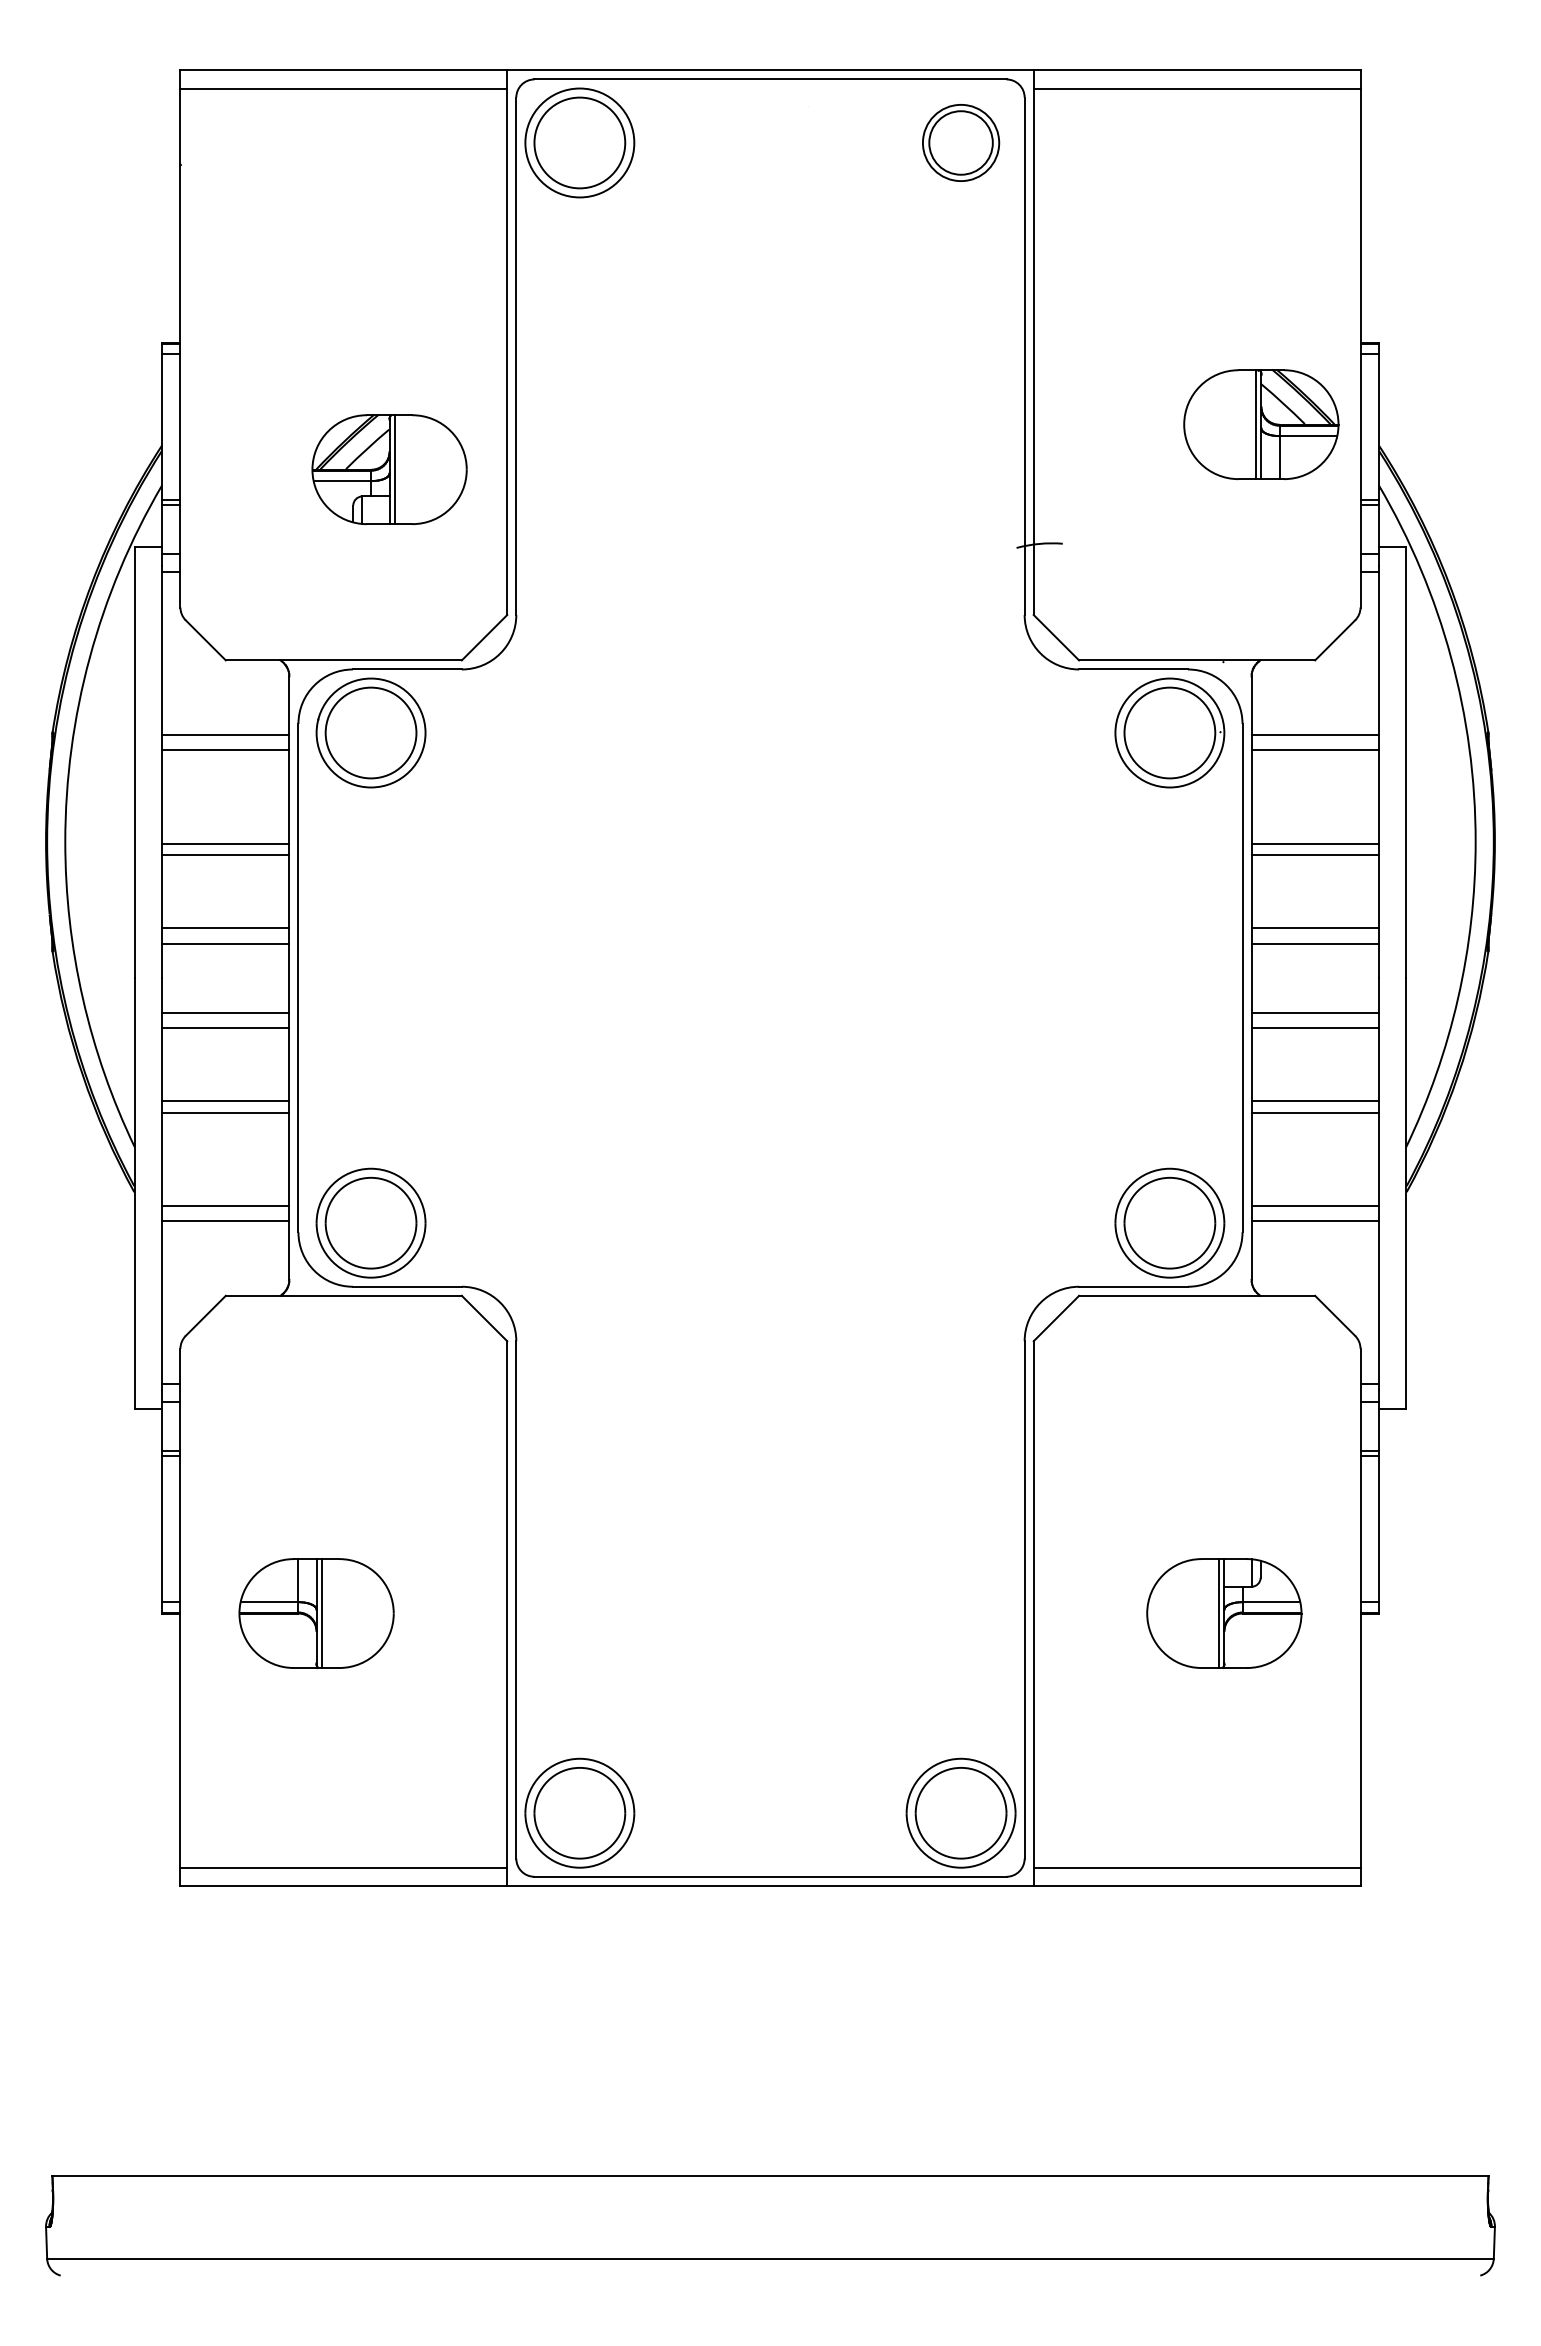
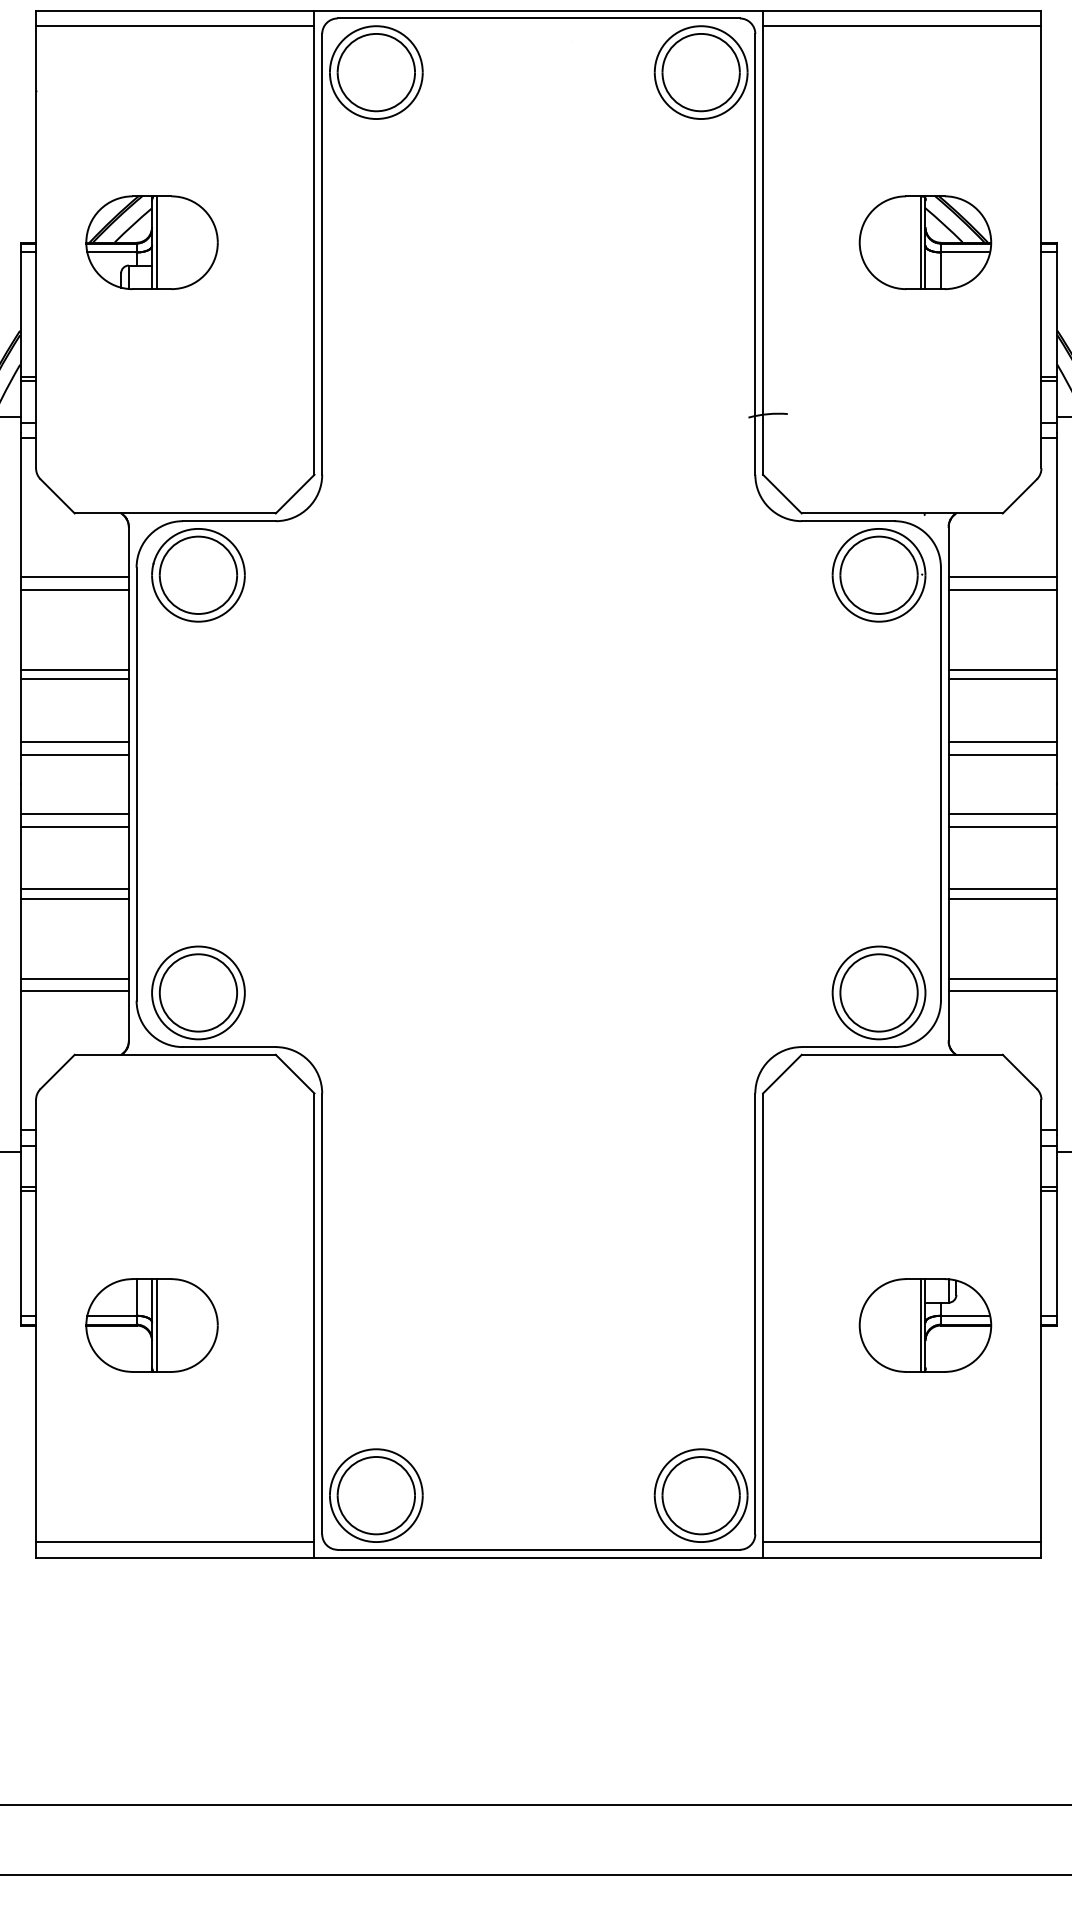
part: (960, 142) -> (700, 72), size x1.43
part: (1261, 424) -> (925, 242), moved
part: (389, 469) -> (151, 242), moved

